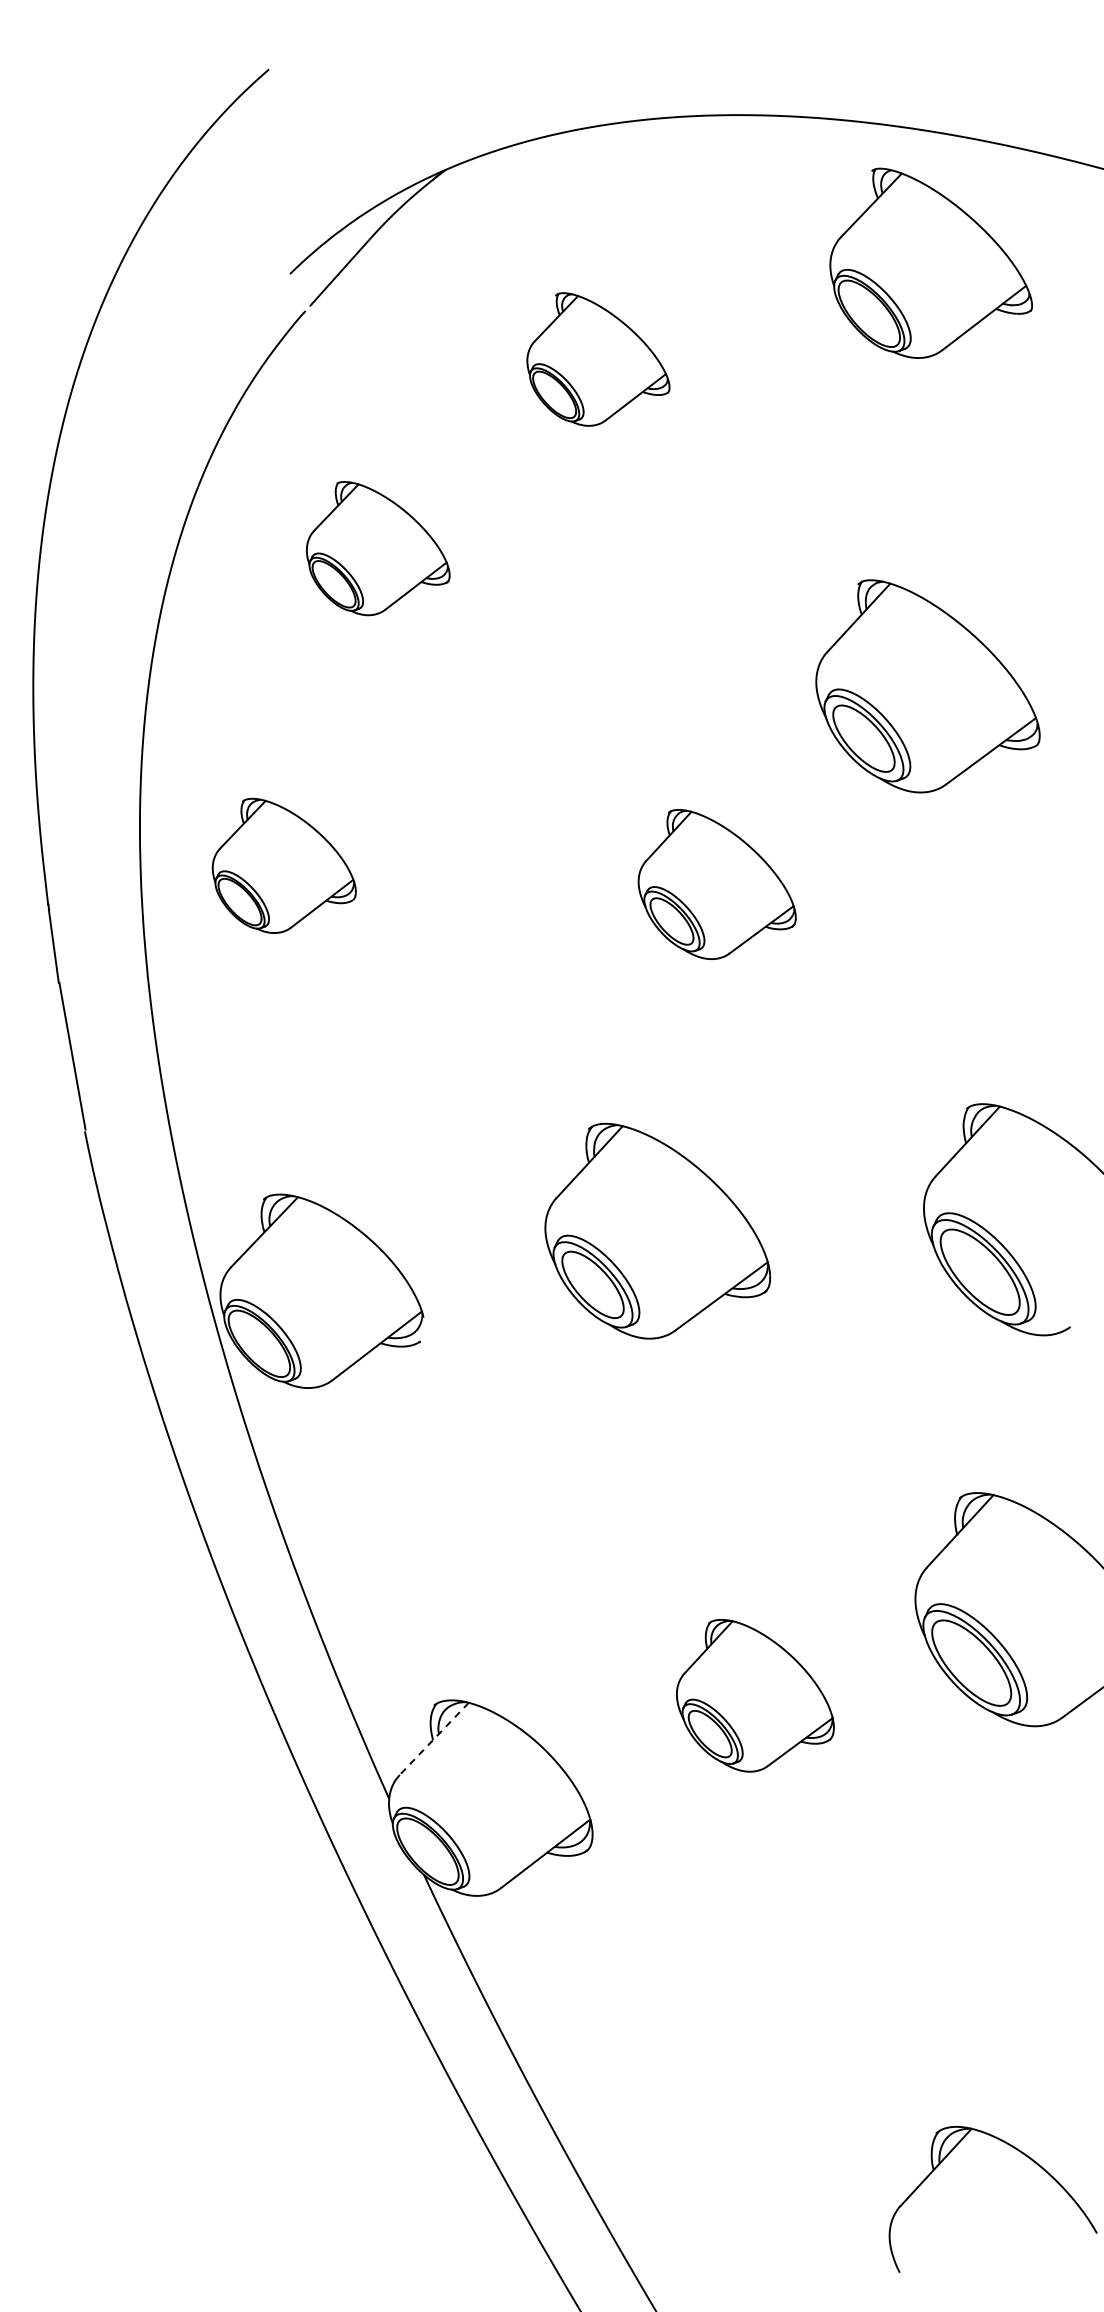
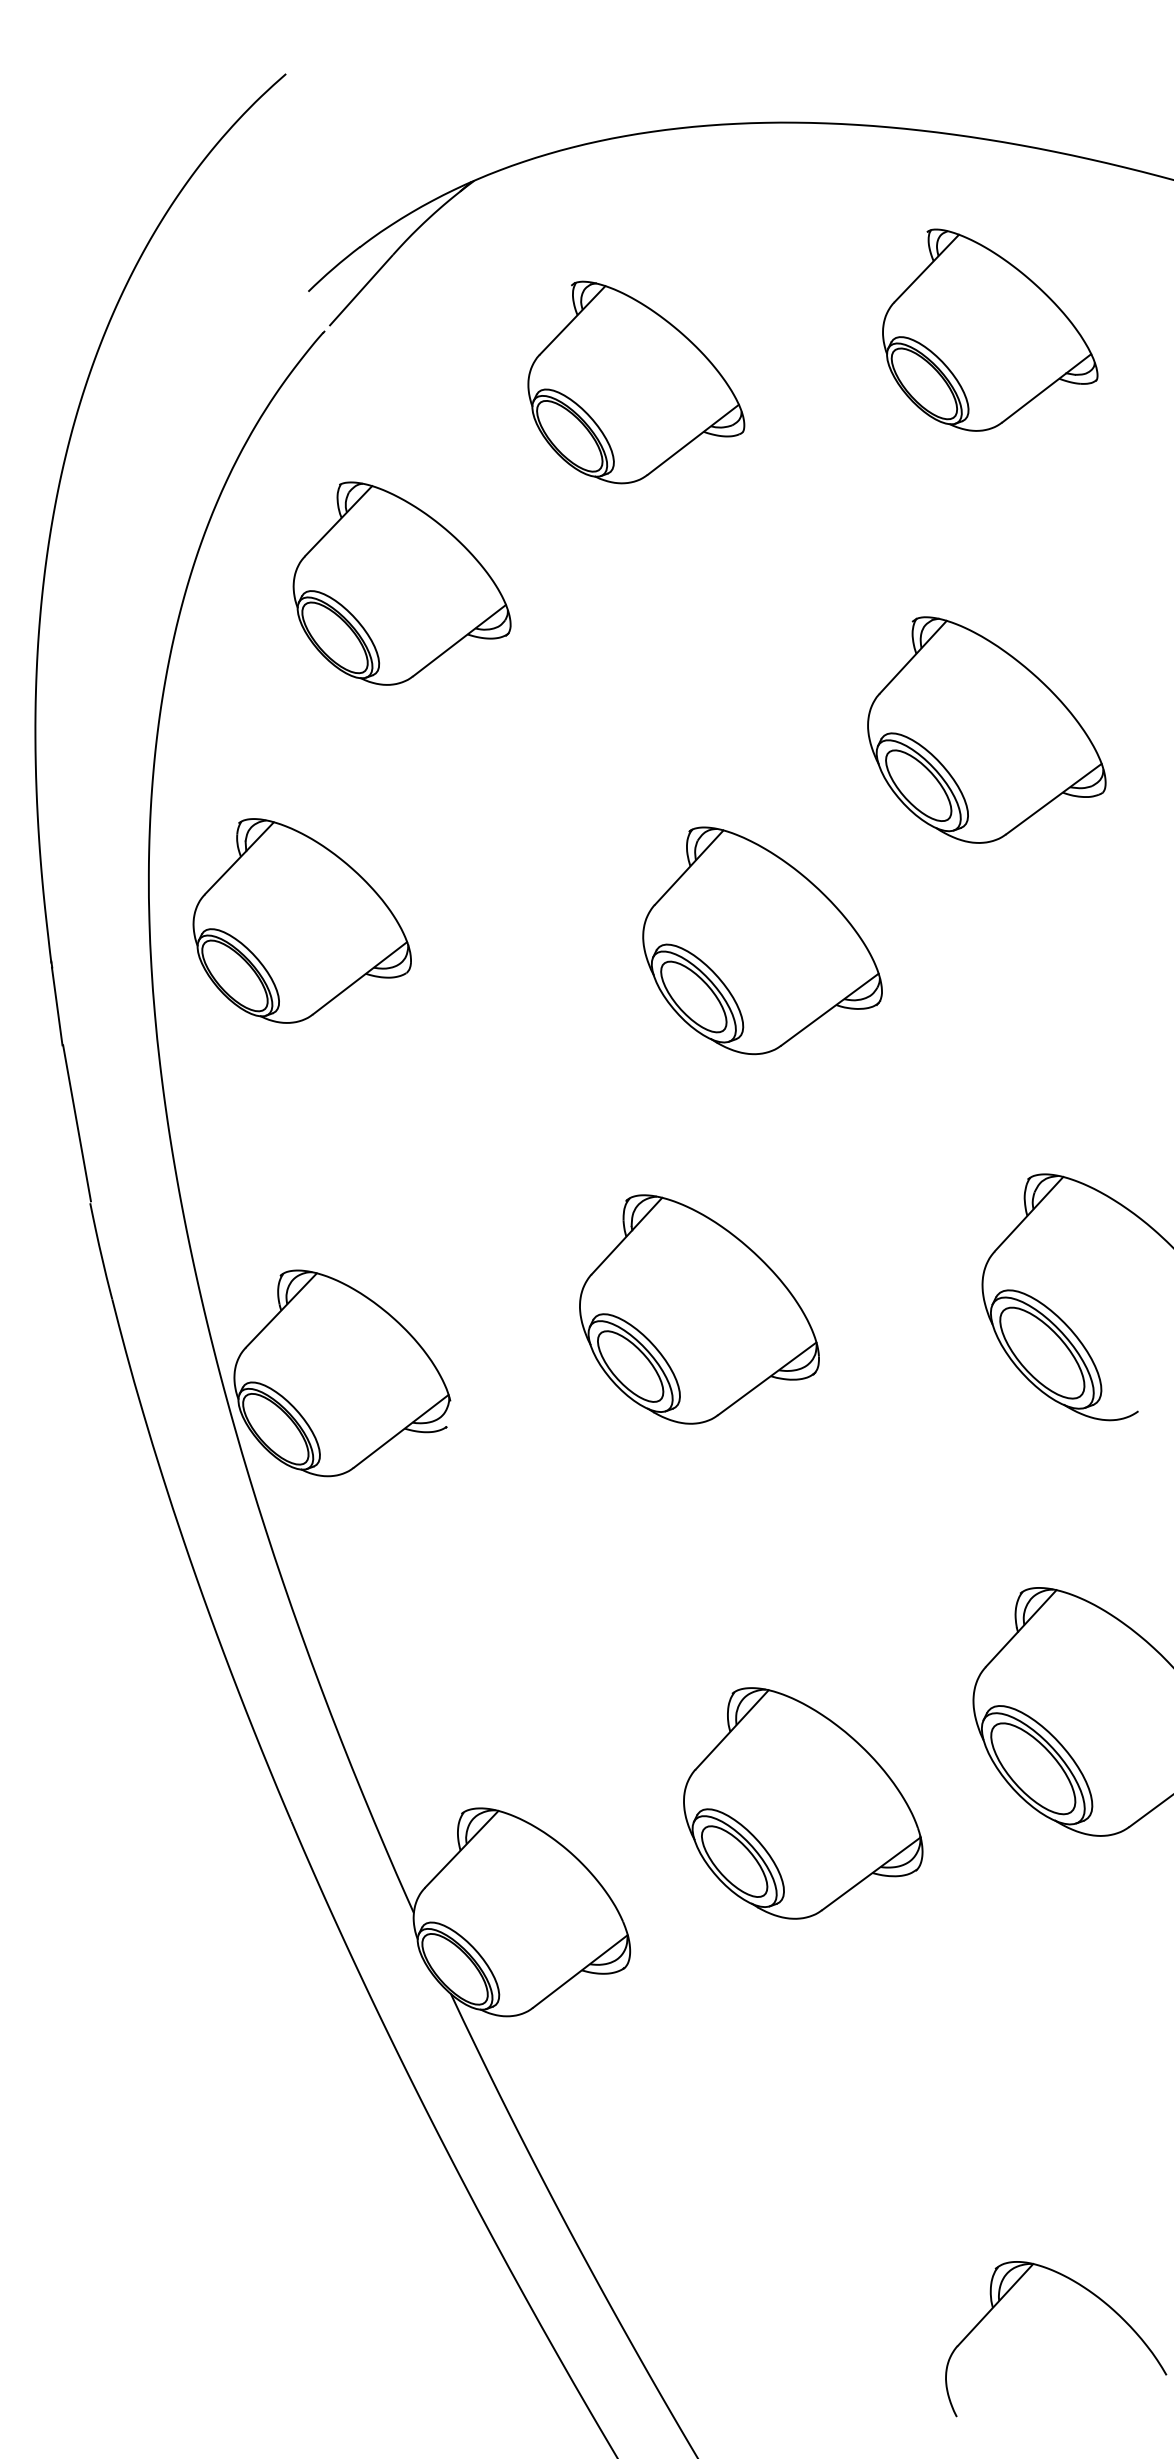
part: (930, 262) -> (989, 329), moved
part: (598, 359) -> (636, 382), size x1.43
part: (378, 548) -> (402, 583), size x1.43
part: (284, 865) -> (302, 920), size x1.43
part: (717, 884) -> (762, 940), size x1.43
part: (755, 1695) -> (803, 1803), size x1.43
line: (434, 1738) -> (462, 1848), dashed -> solid

